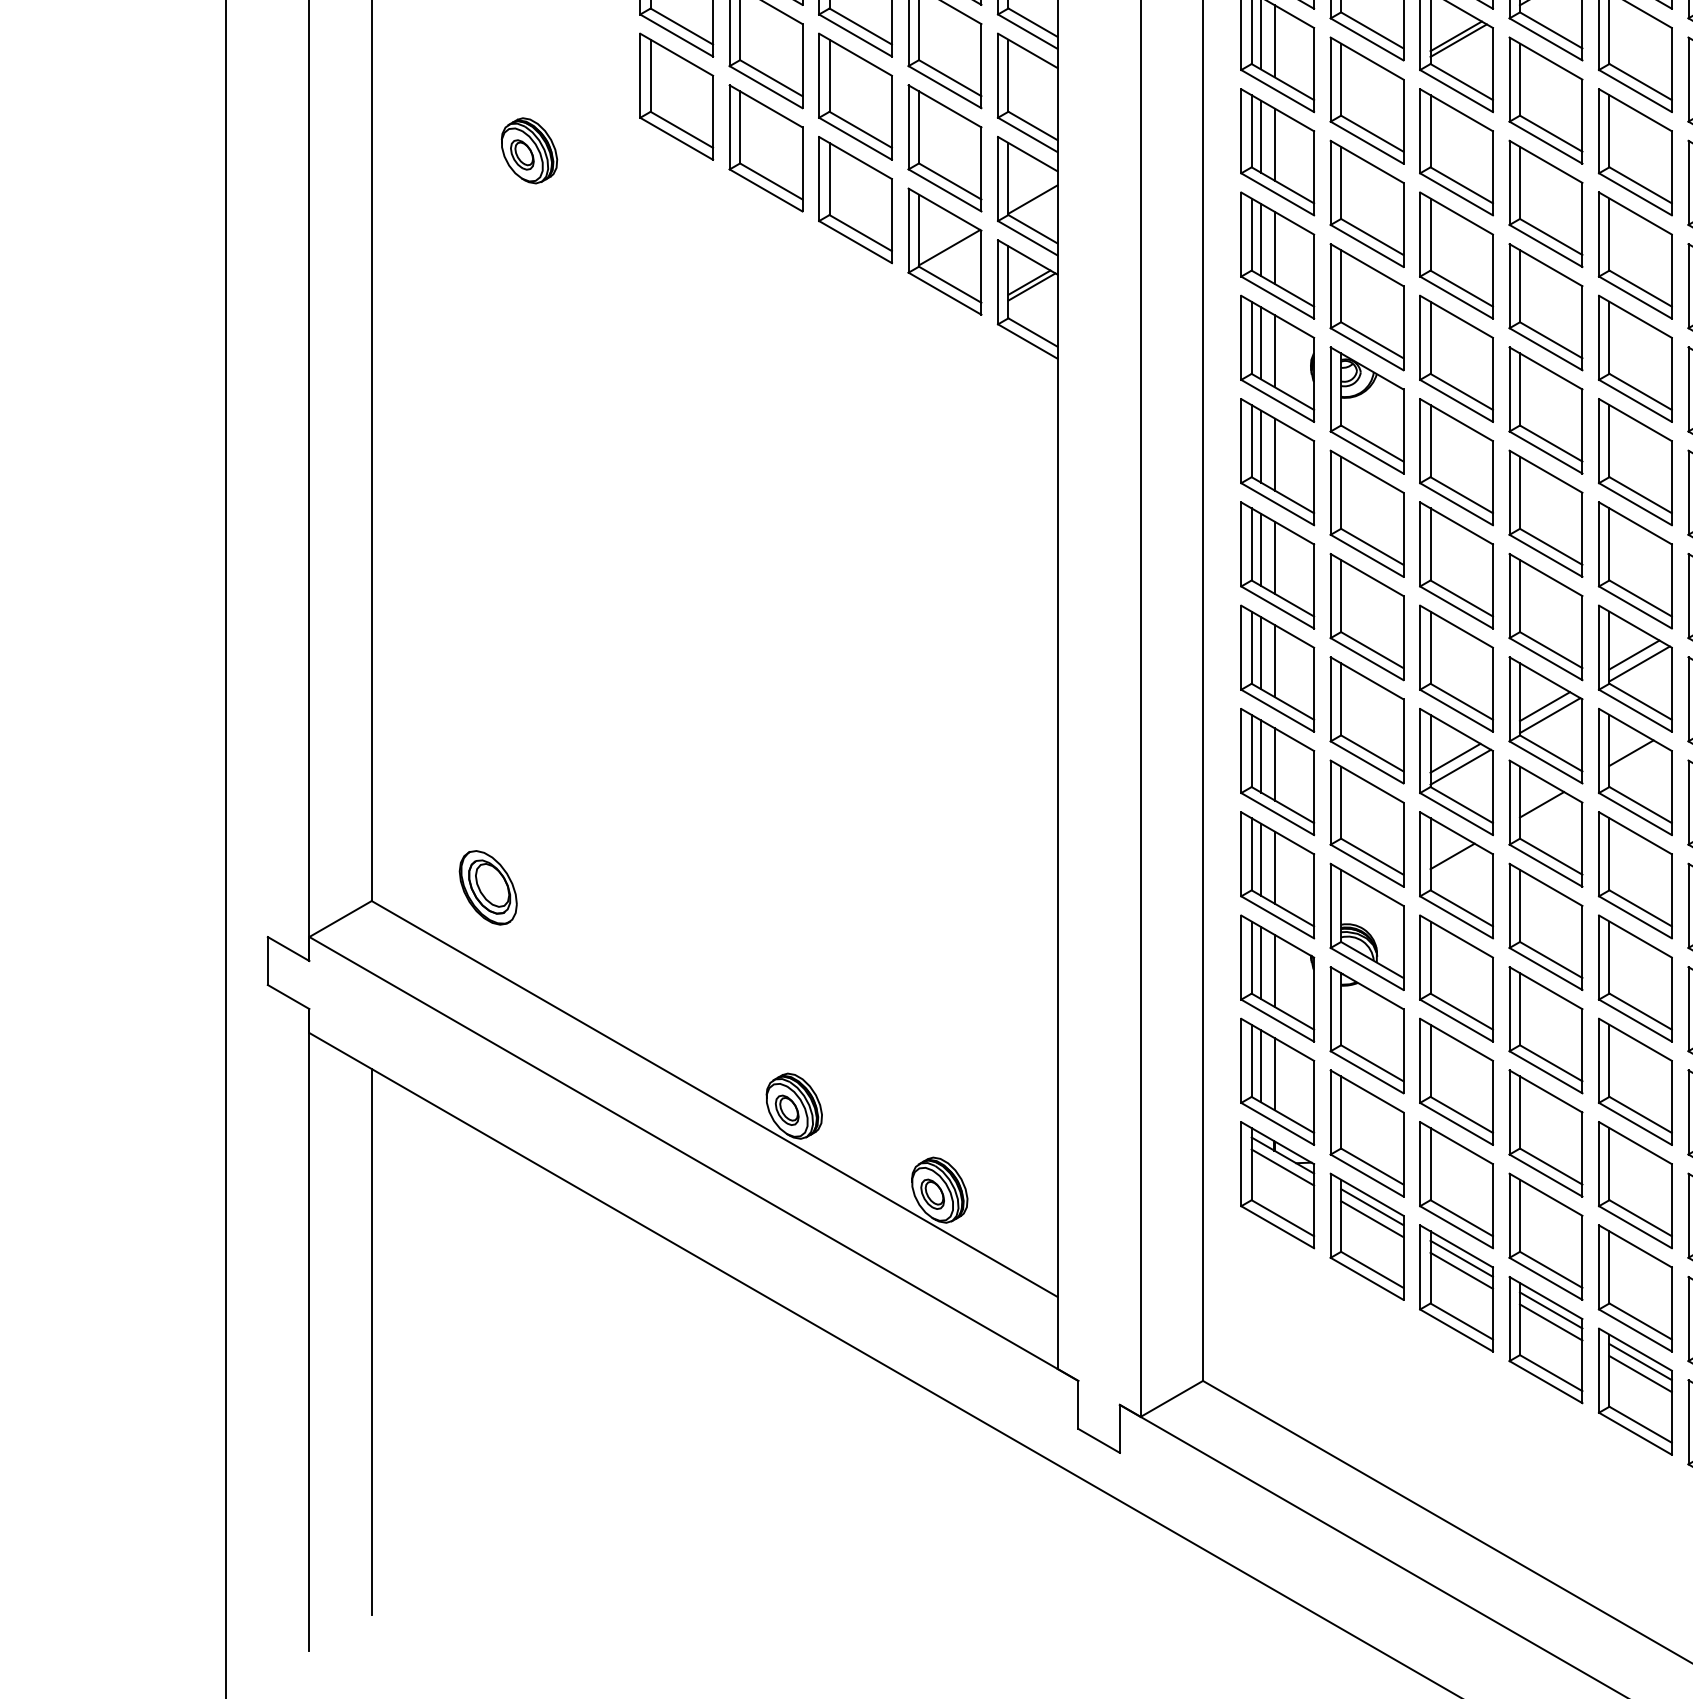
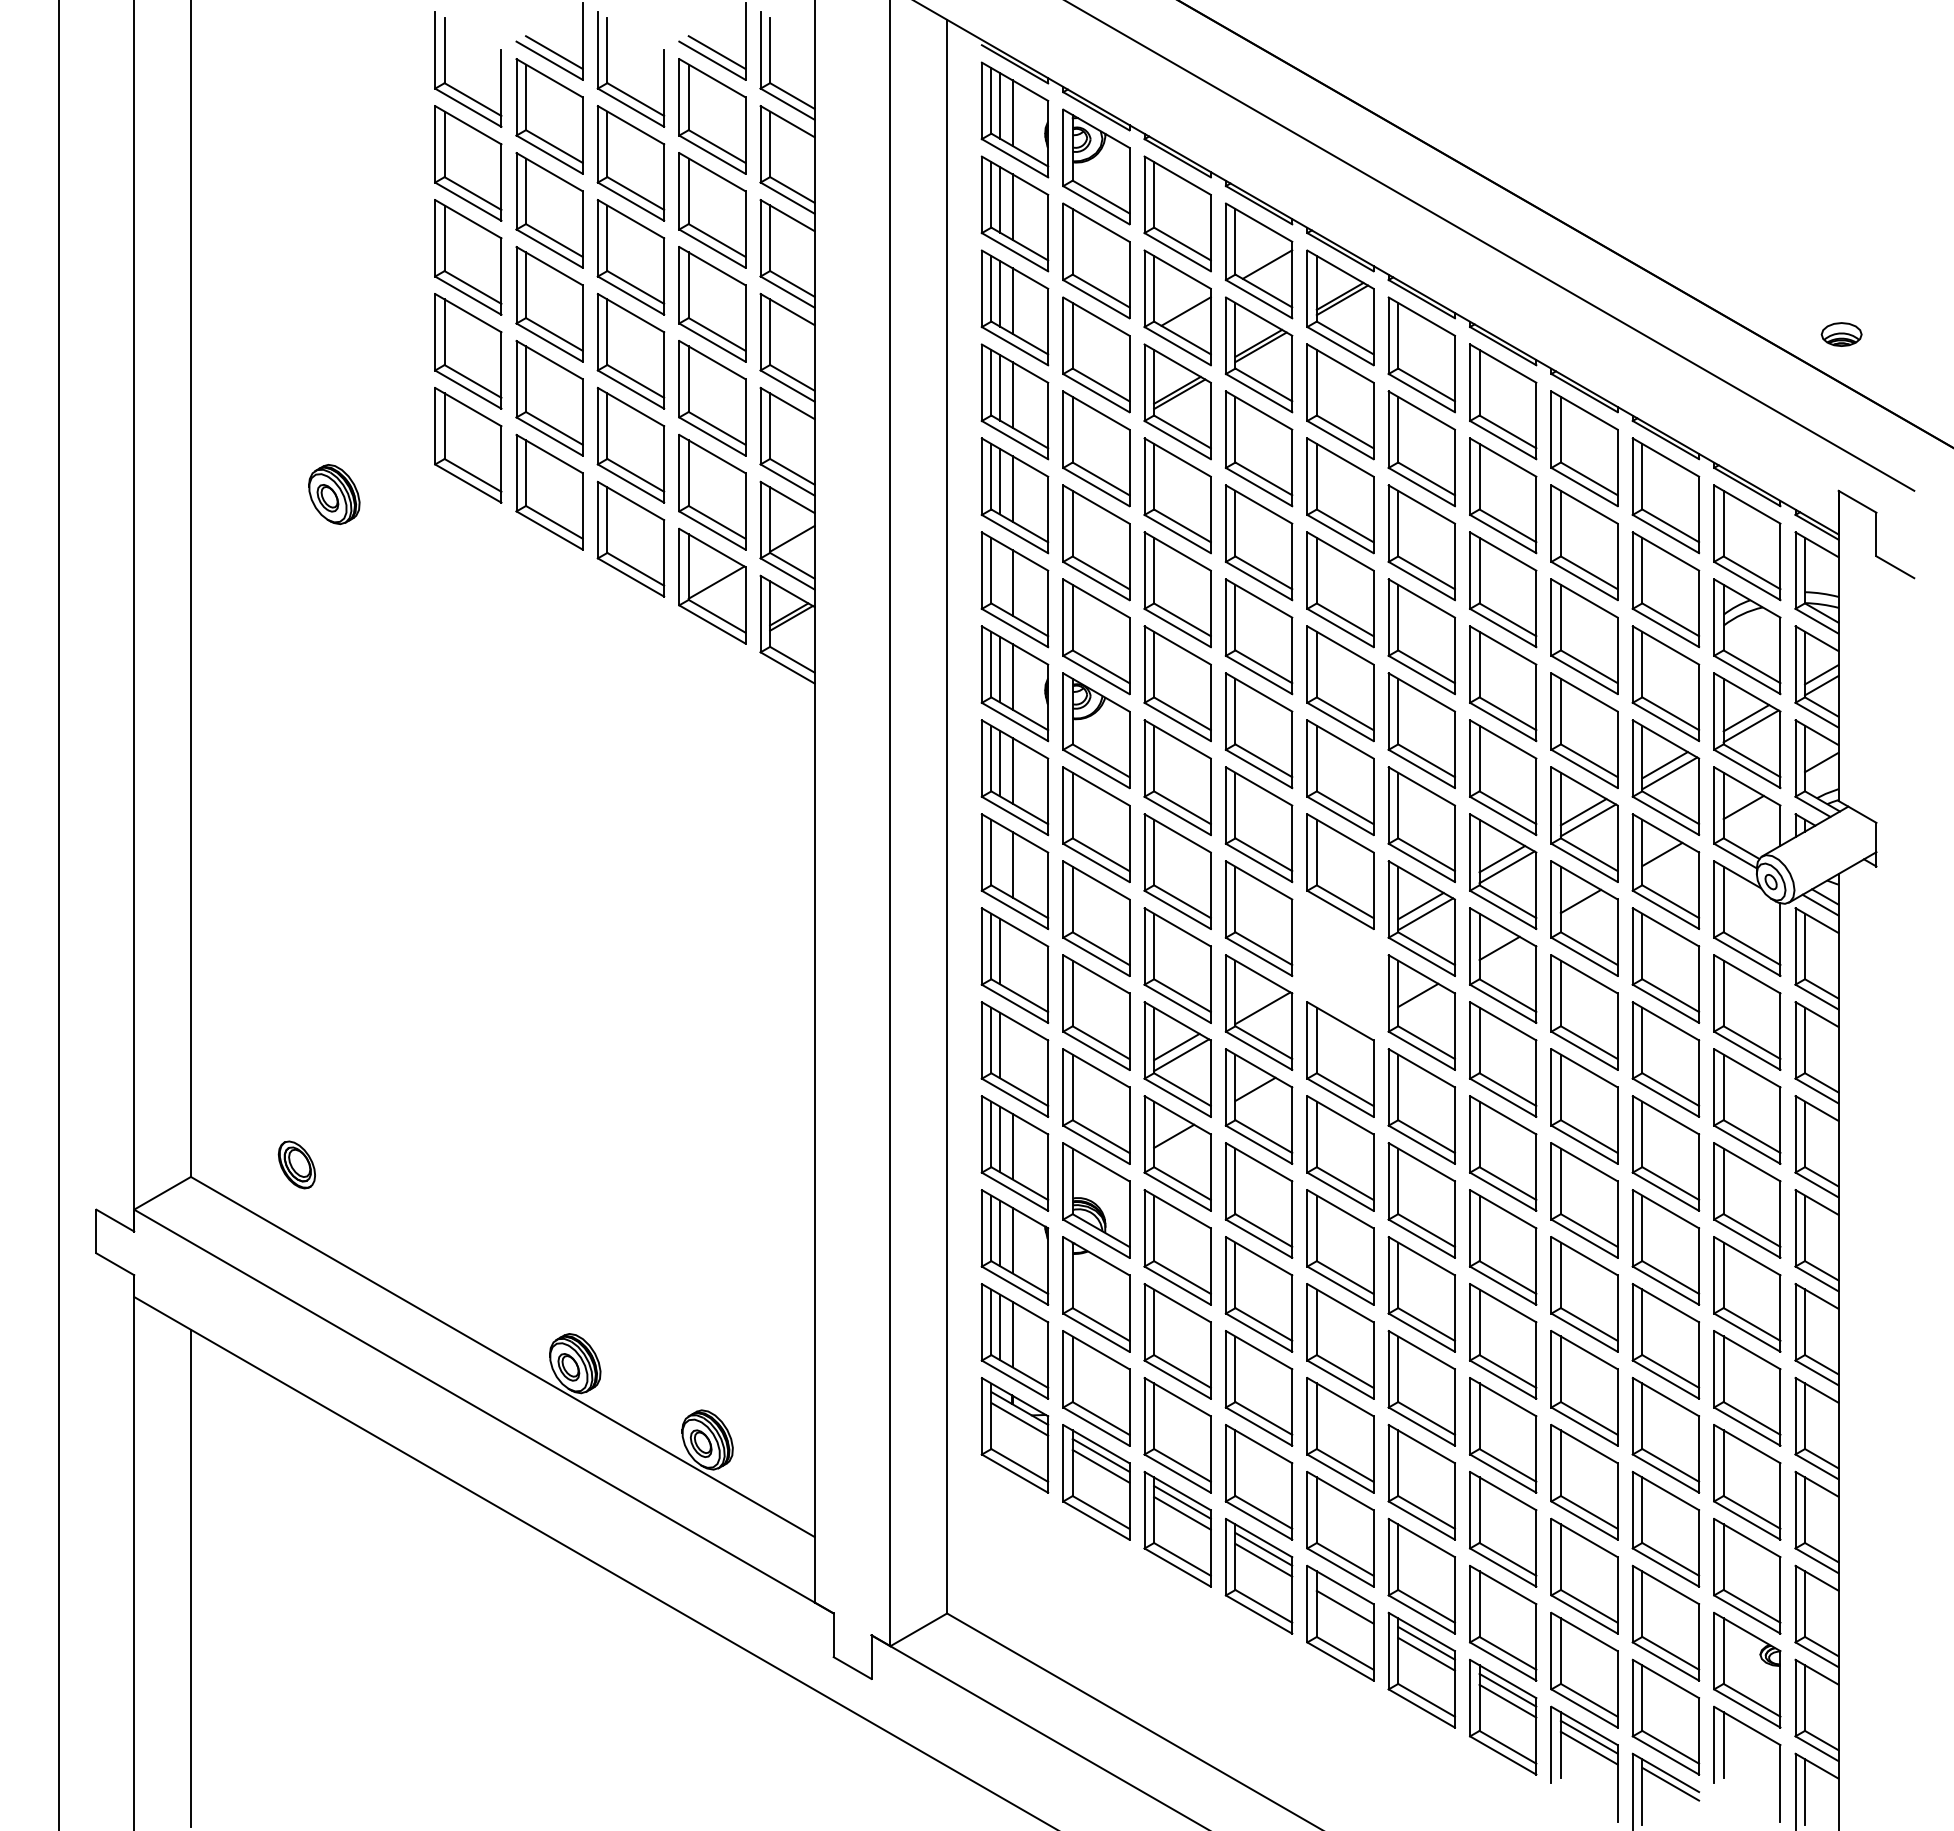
line: (1260, 239) -> (999, 575), removed
line: (1260, 549) -> (999, 857), removed
line: (1274, 660) -> (1012, 958), removed
part: (1635, 668) -> (1340, 965), removed
line: (1544, 705) -> (1257, 999), removed
line: (1631, 753) -> (1336, 1042), removed
line: (1274, 764) -> (1012, 1052), removed
part: (487, 887) -> (296, 1164), size x0.7
line: (1639, 1361) -> (1344, 1595), removed

